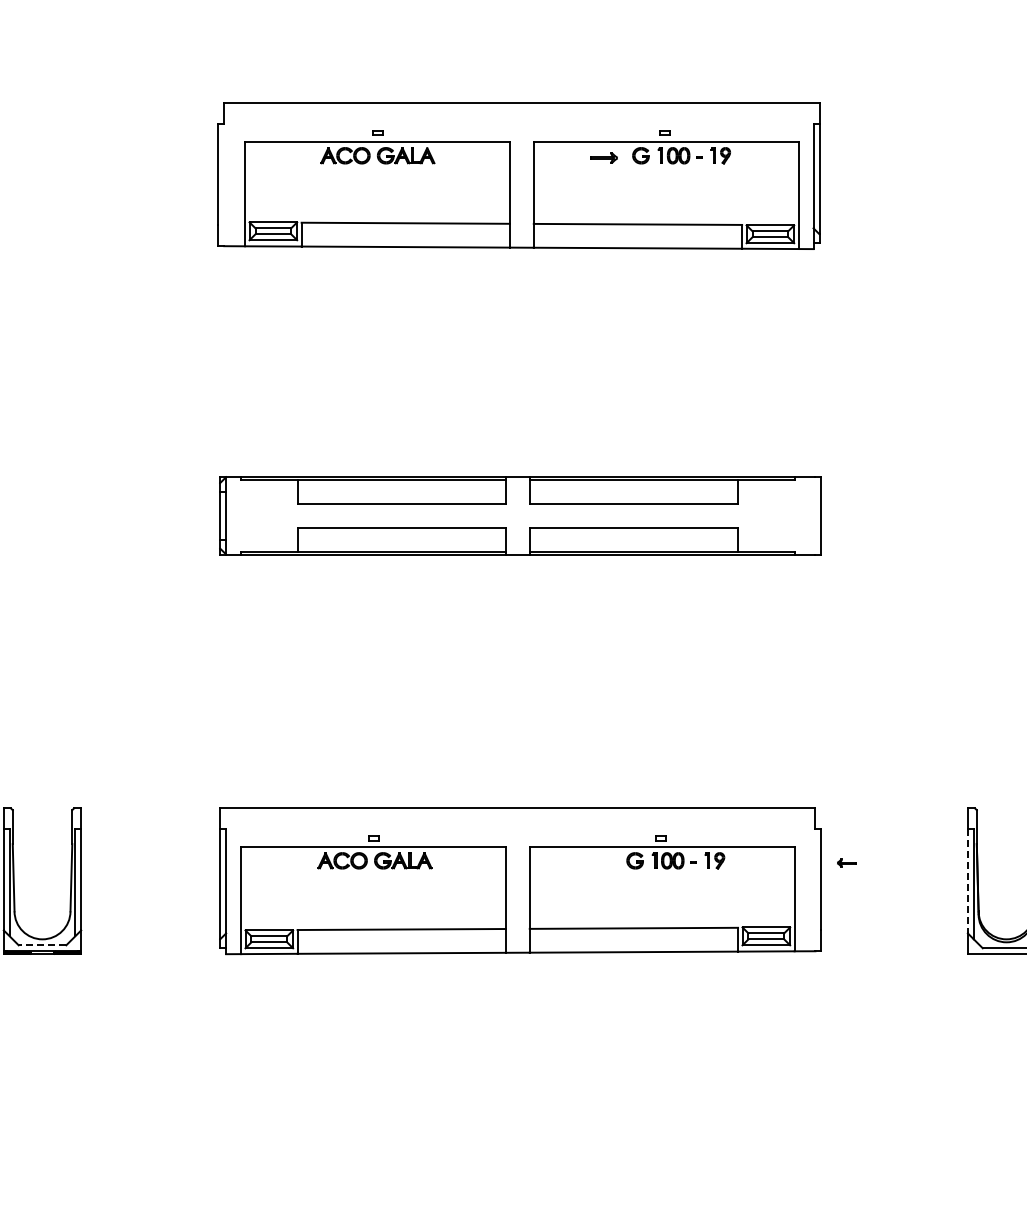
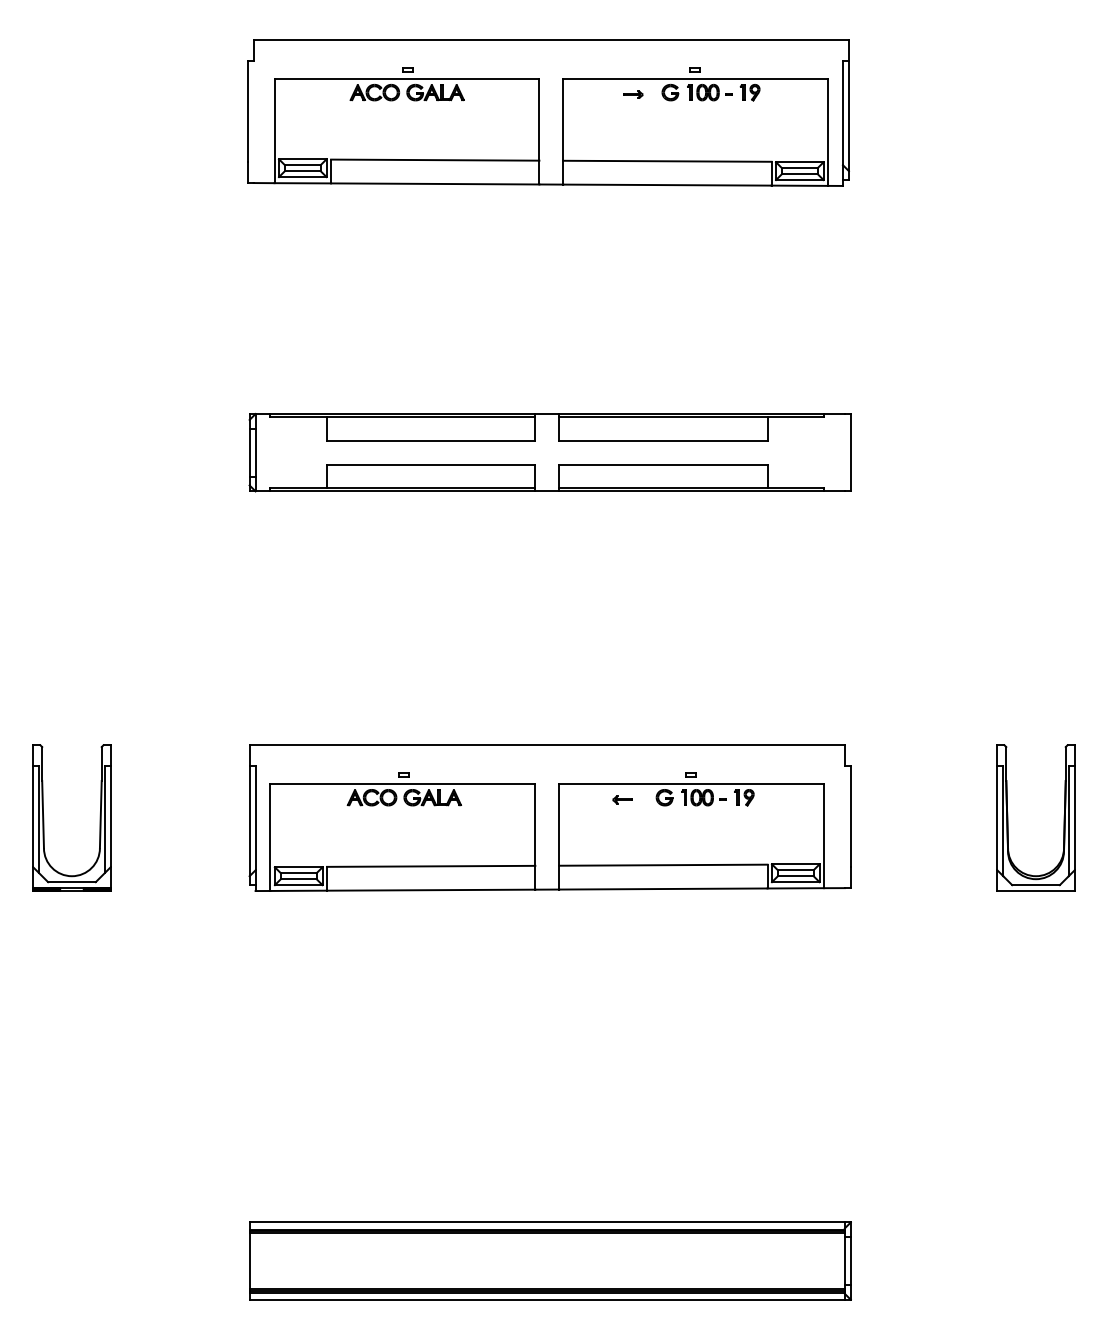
part: (604, 157) -> (633, 94), size x0.71
part: (847, 862) -> (622, 799), moved
line: (968, 881) -> (997, 818), dashed -> solid
line: (42, 945) -> (71, 882), dashed -> solid

